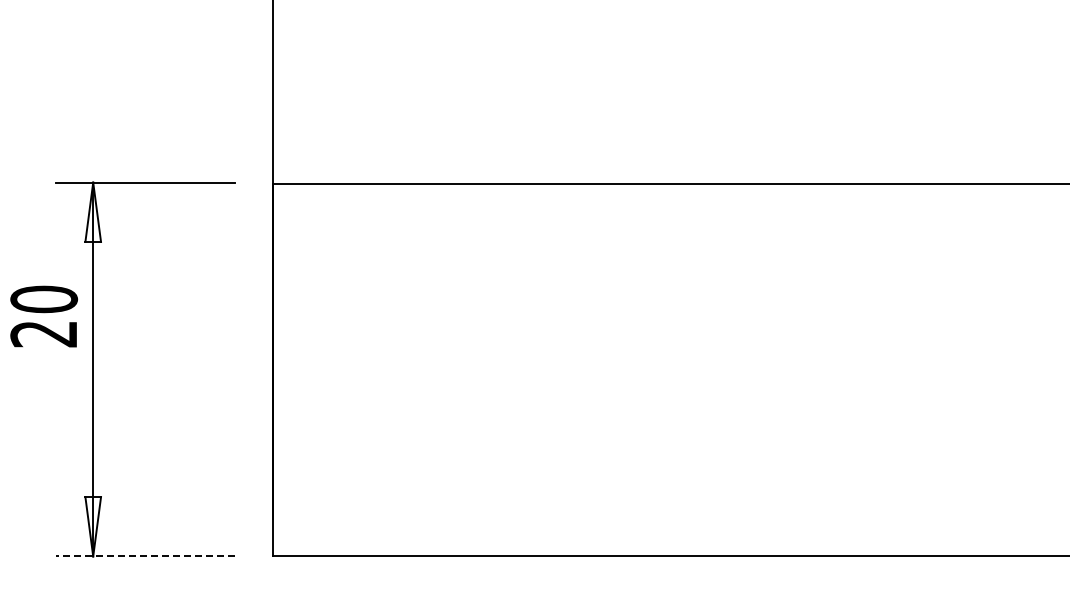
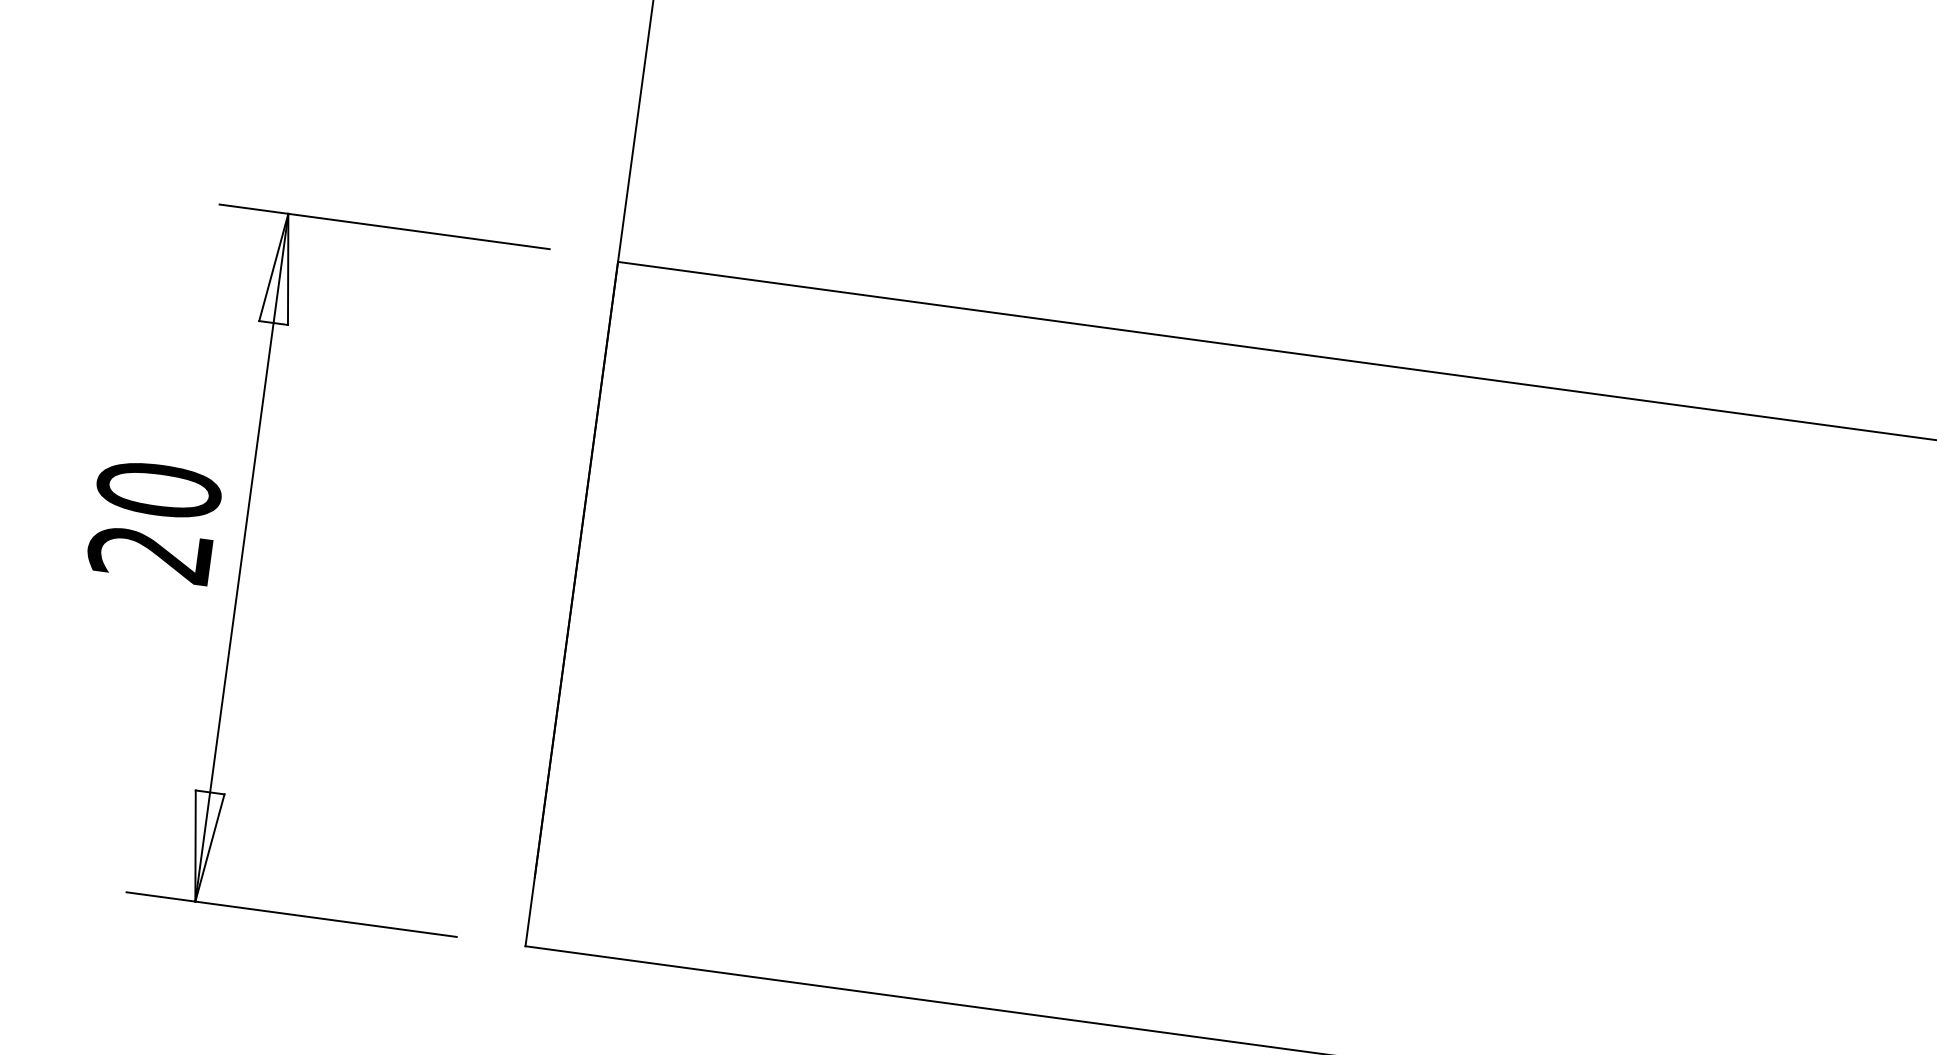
text: (44, 316) -> (155, 521), moved
line: (145, 556) -> (291, 914), dashed -> solid

